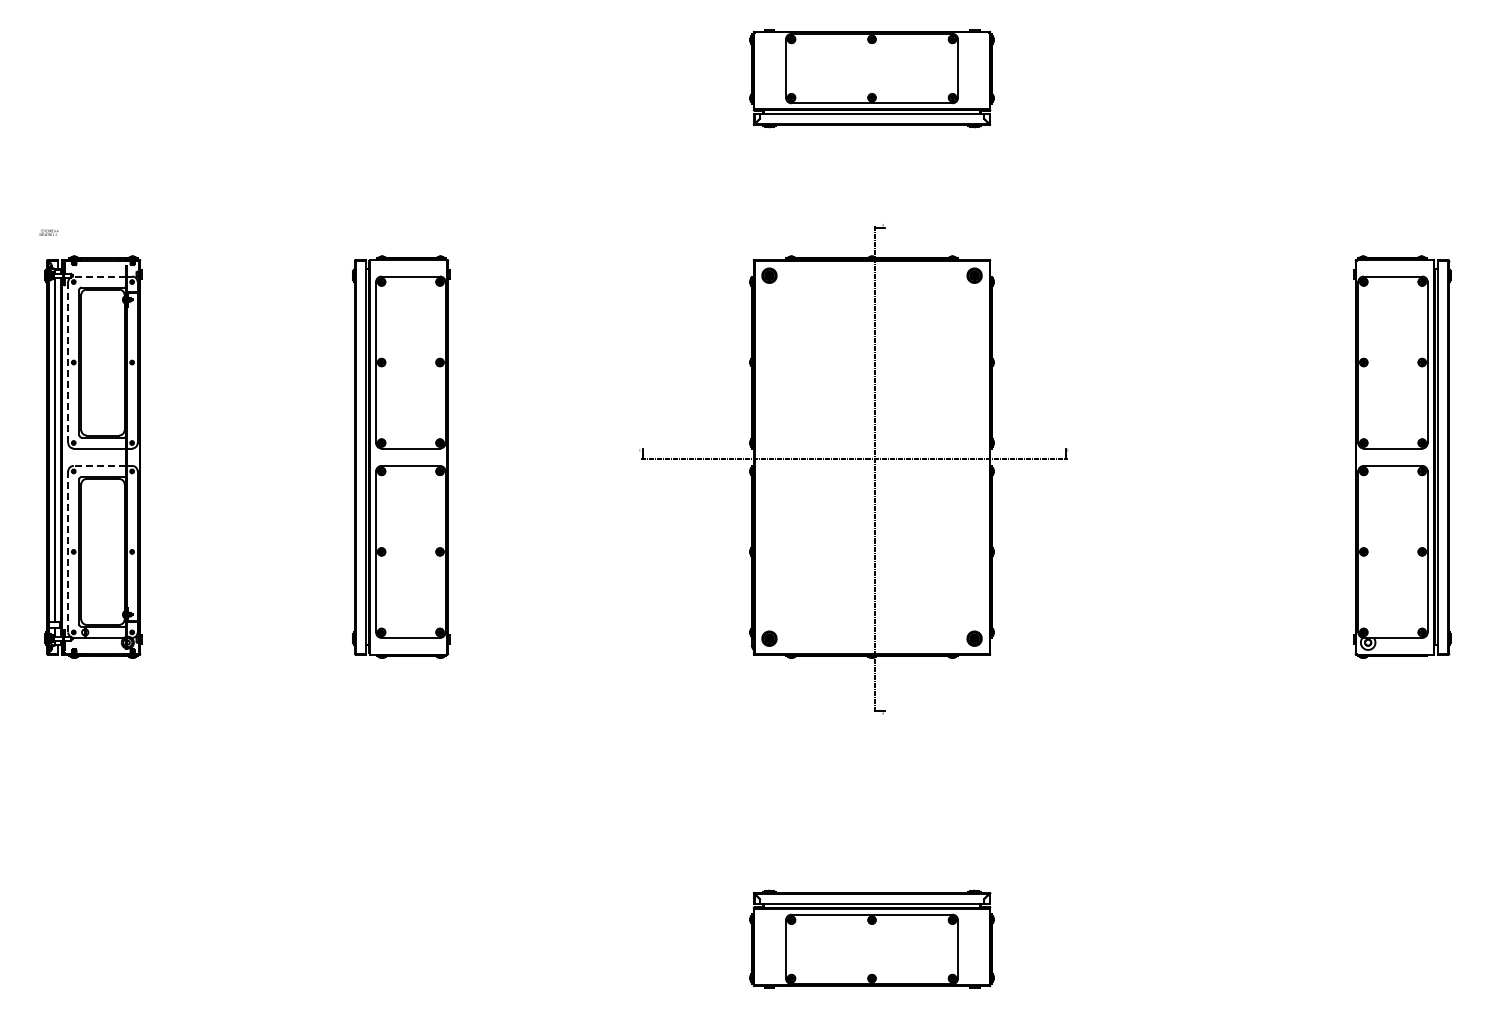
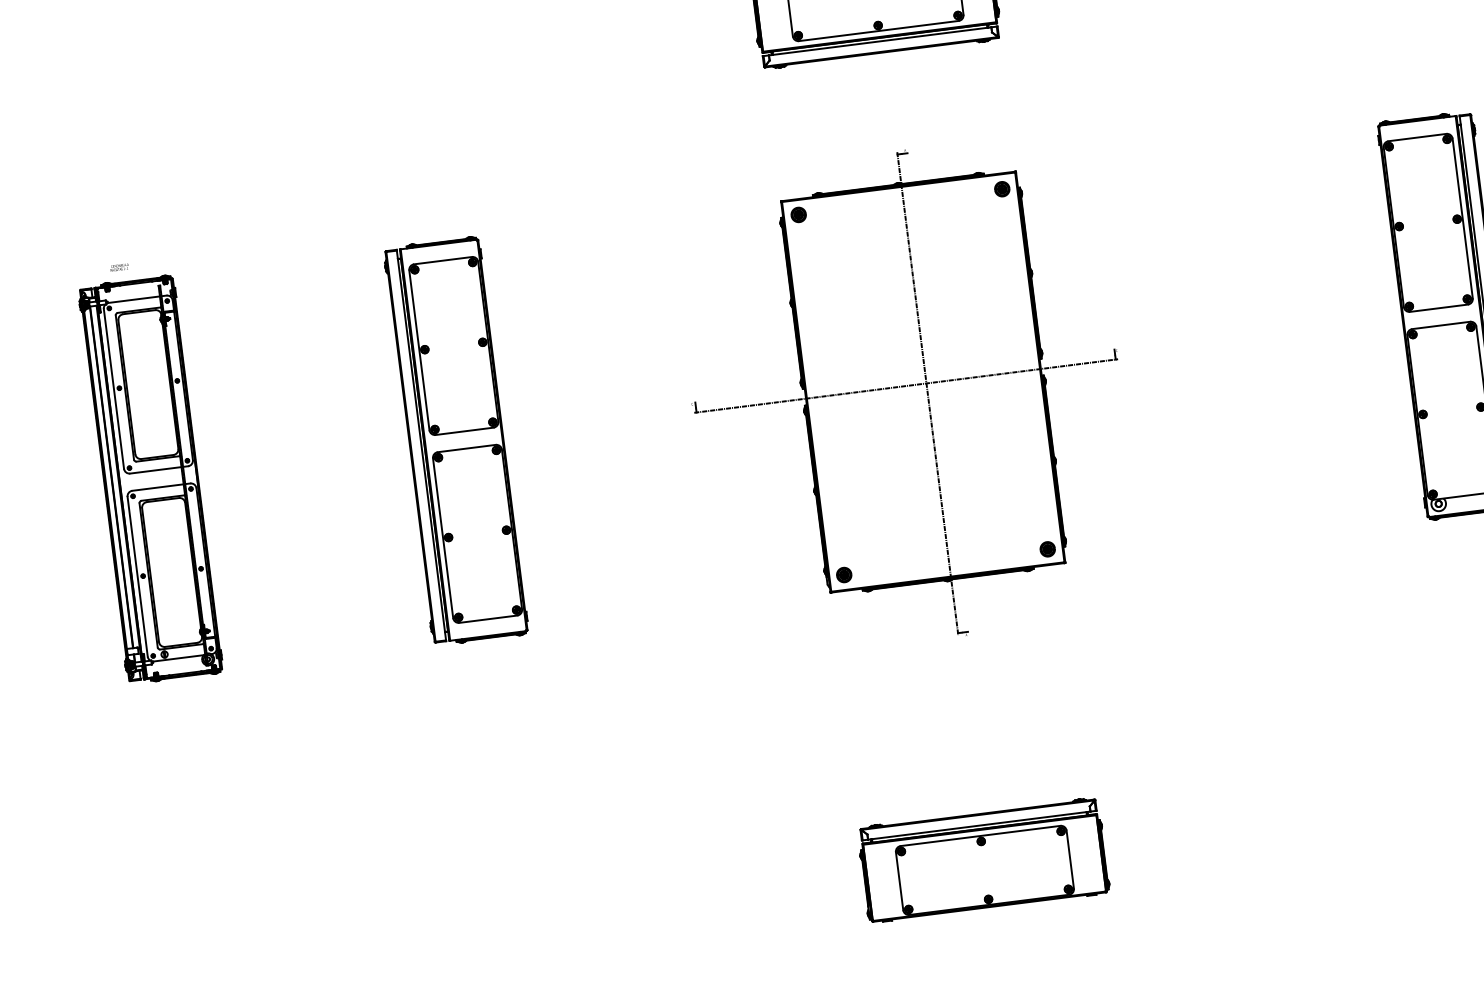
text: (48, 232) -> (118, 267), moved
line: (99, 276) -> (134, 299), dashed -> solid
line: (68, 363) -> (114, 389), dashed -> solid
line: (99, 465) -> (157, 487), dashed -> solid
line: (68, 552) -> (137, 577), dashed -> solid

